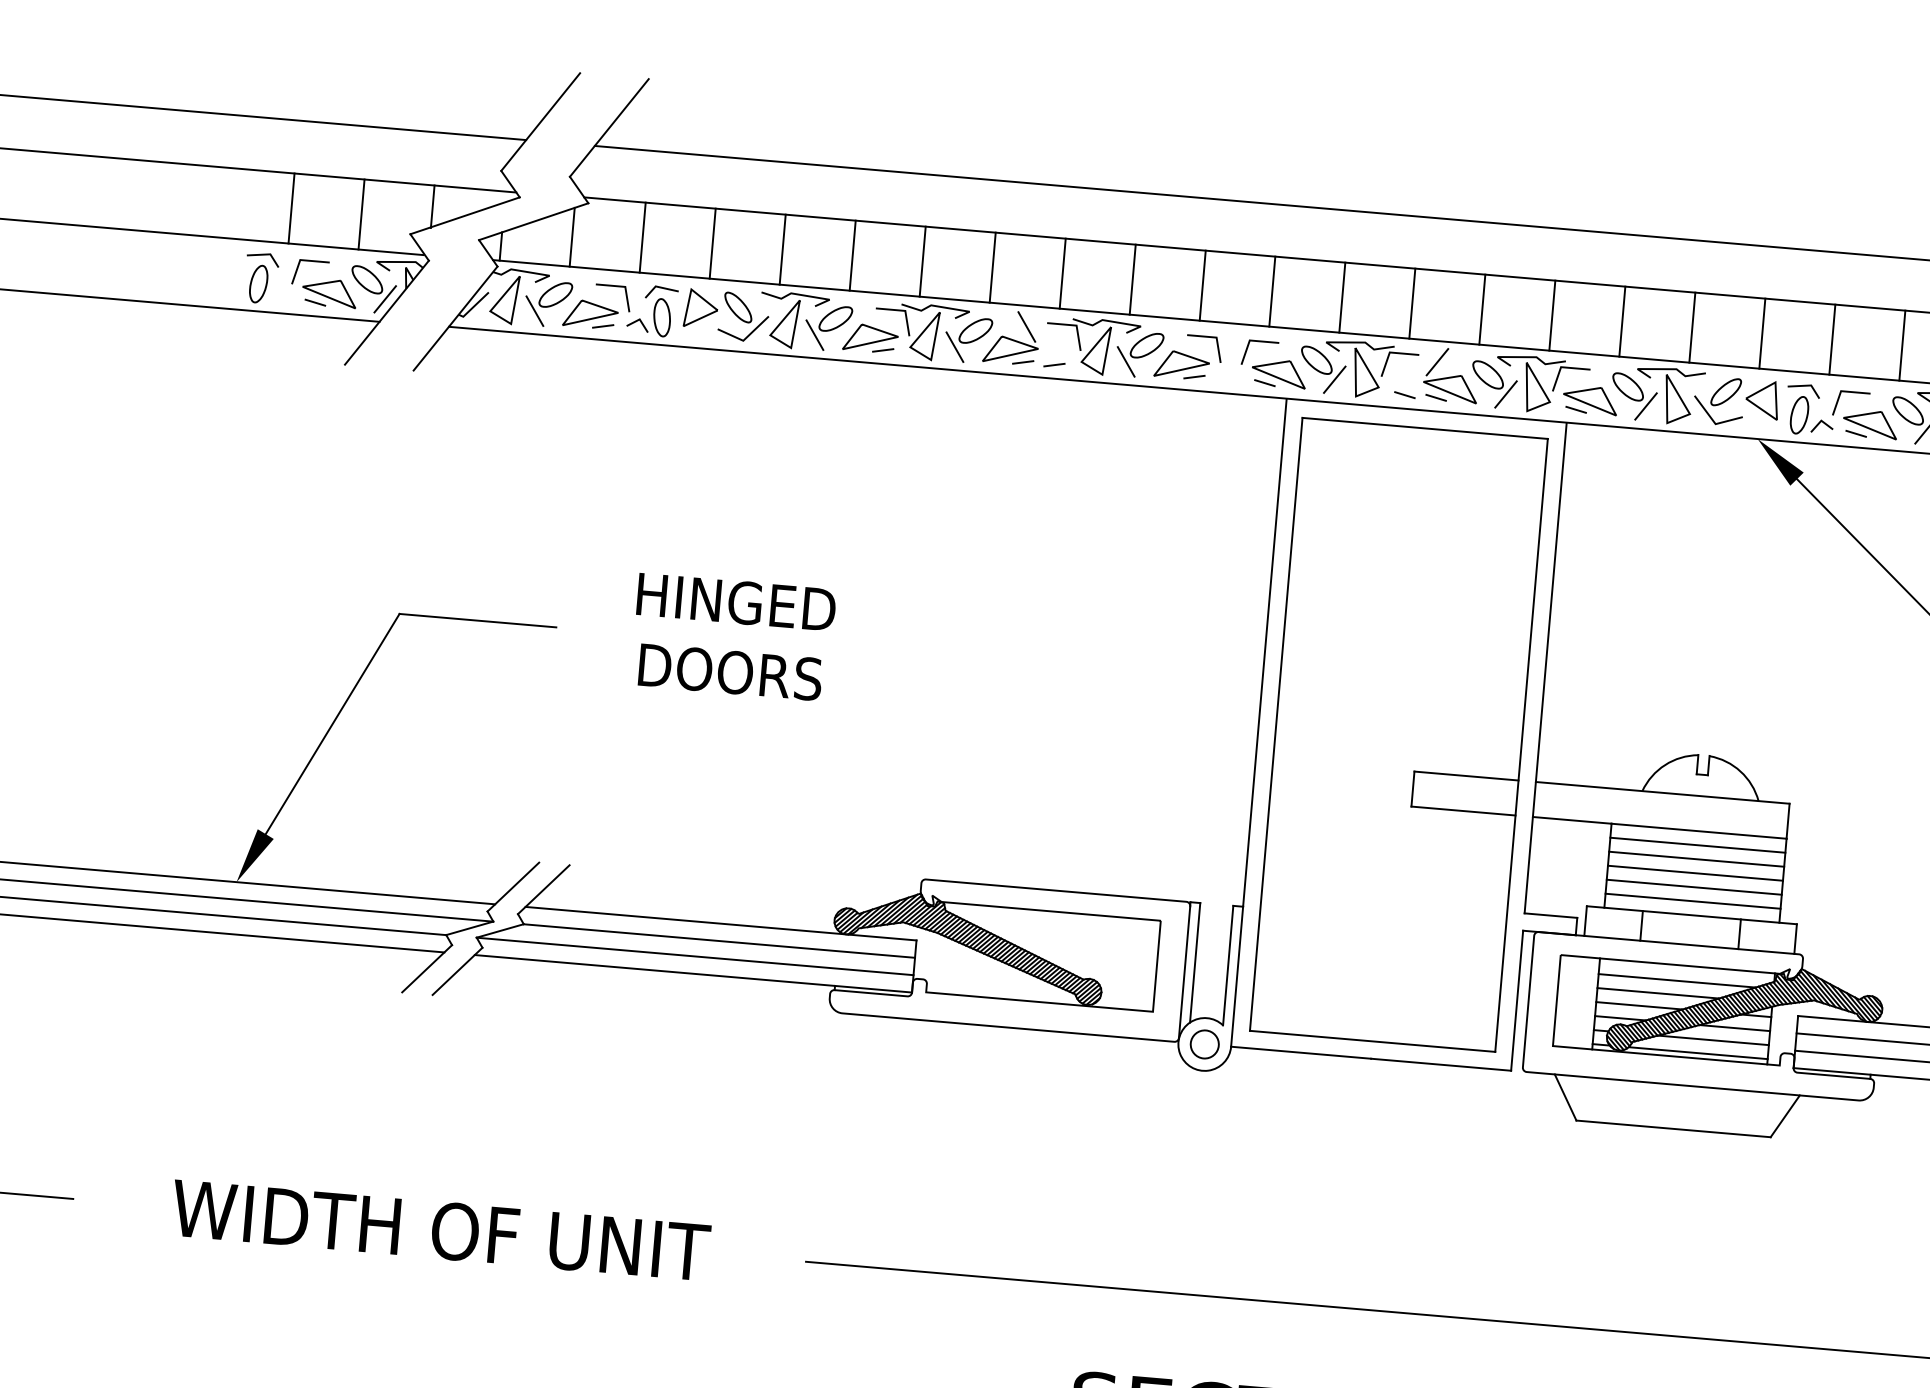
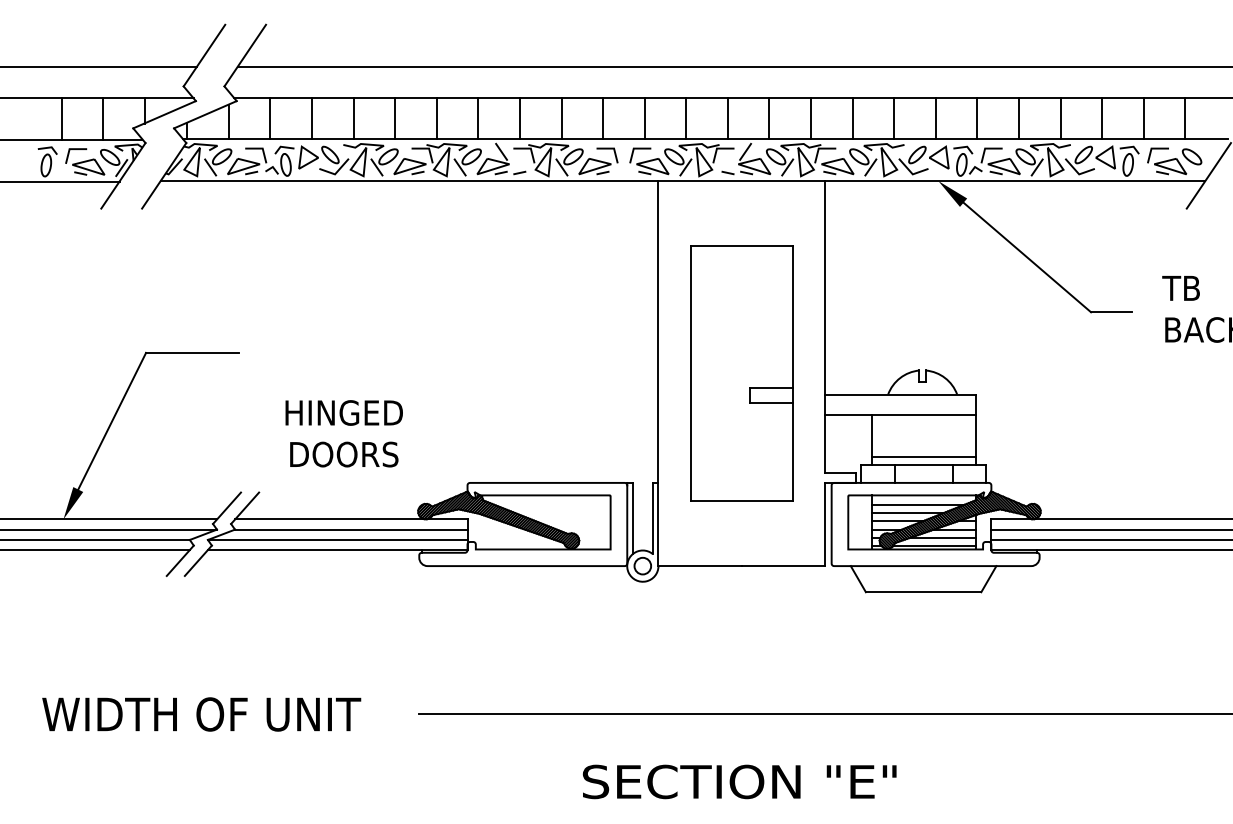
text: (732, 636) -> (343, 433), moved
part: (1398, 734) -> (741, 373), size x0.7
line: (1697, 844) -> (923, 423), removed
line: (1696, 860) -> (923, 432), removed
line: (1695, 873) -> (923, 440), removed
line: (1694, 886) -> (923, 448), removed

